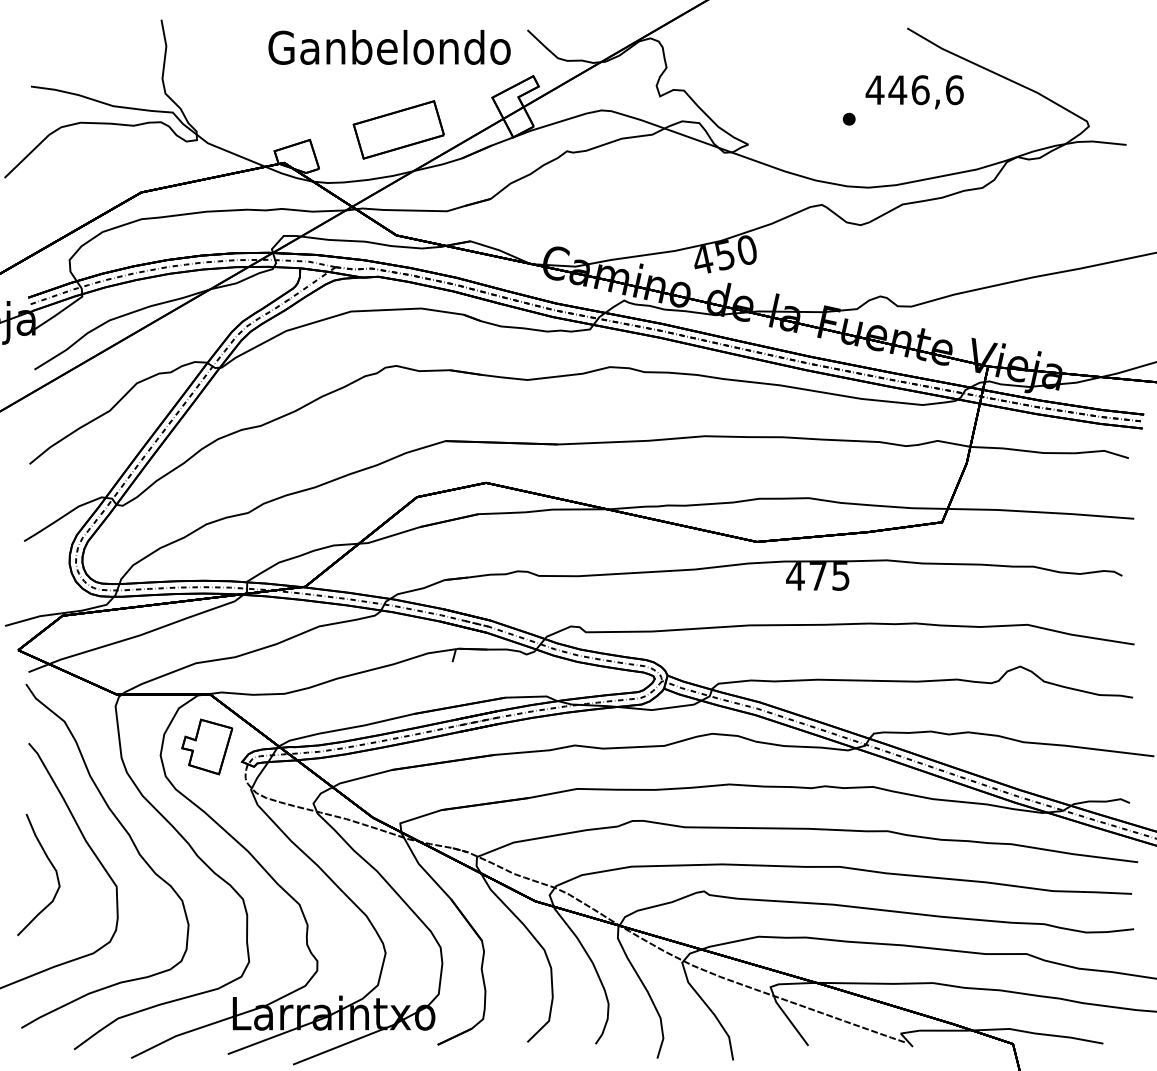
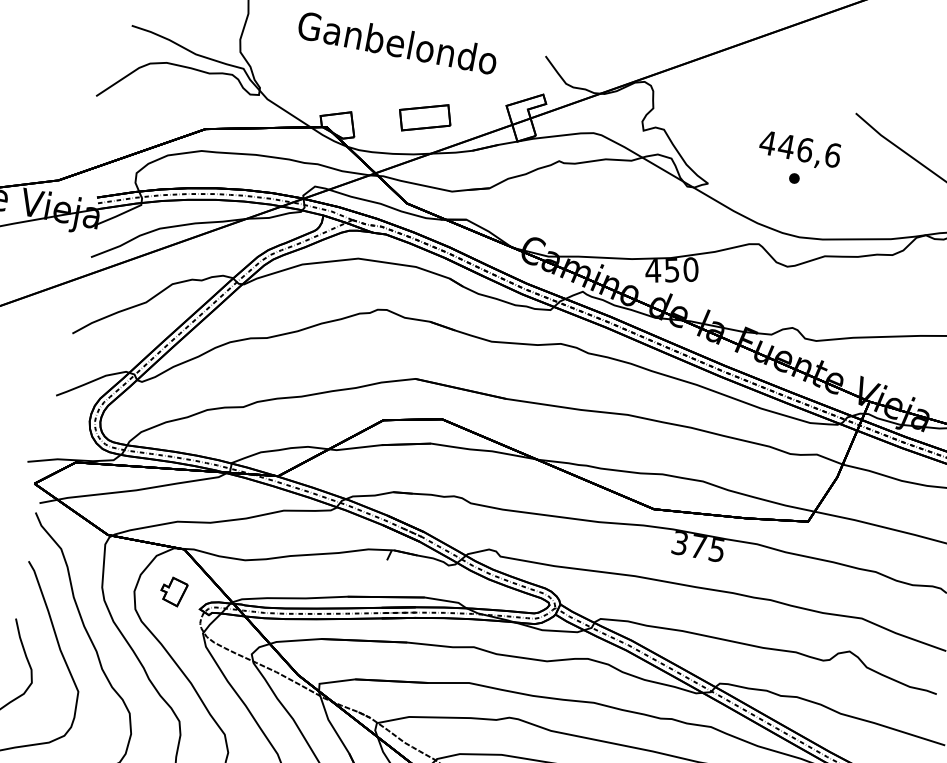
text: (389, 47) -> (397, 42), moved
text: (914, 92) -> (799, 151), moved
part: (398, 129) -> (425, 117), size x0.7
text: (795, 576) -> (680, 543), 475 -> 375
part: (207, 746) -> (174, 591), size x0.6

